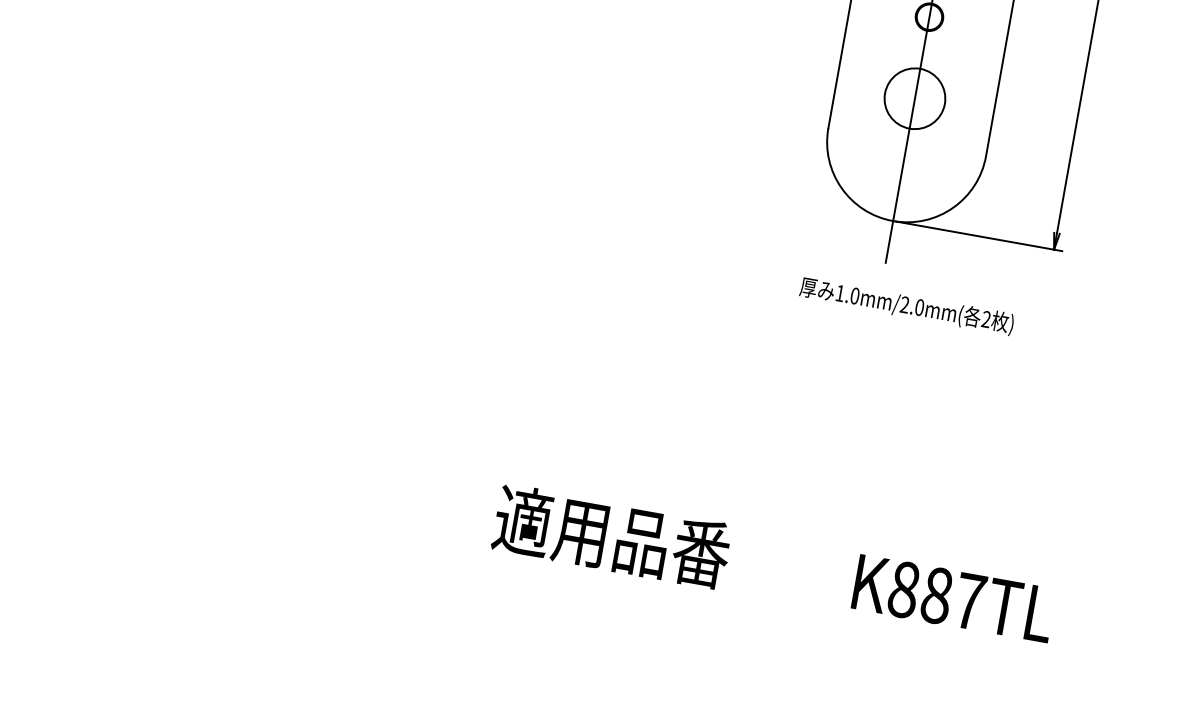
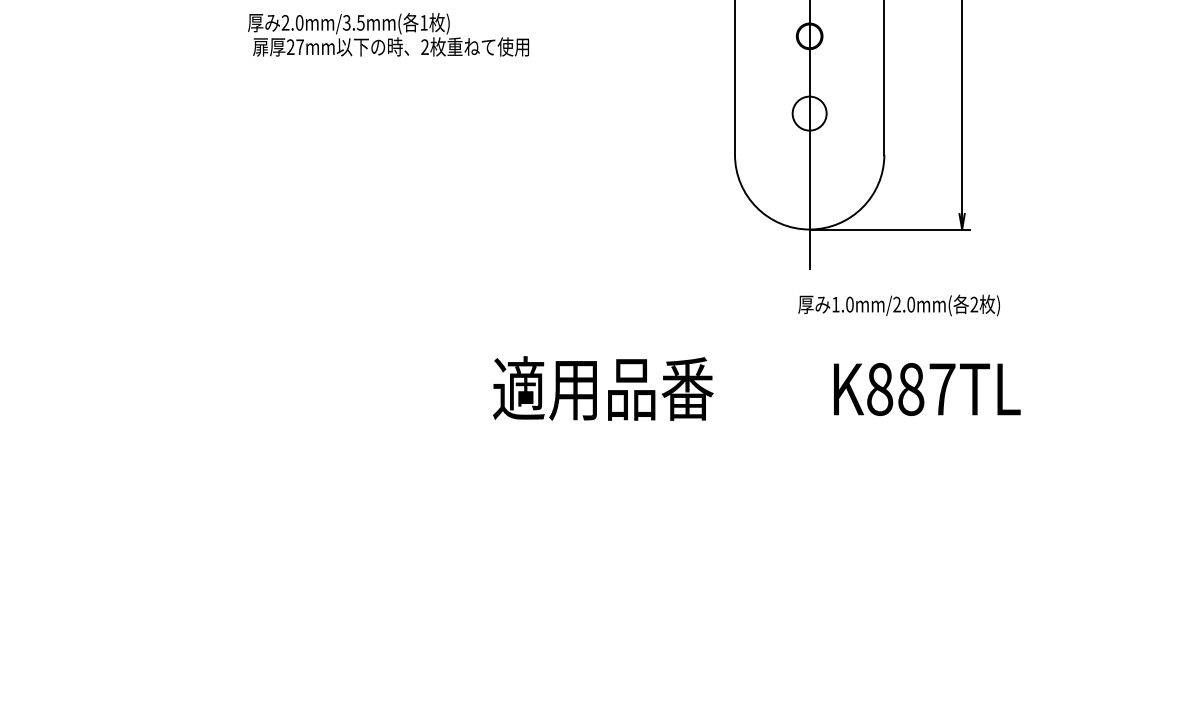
circle: (914, 98) -> (809, 113), size x0.6
text: (906, 306) -> (898, 305), moved
text: (773, 565) -> (756, 388), moved

